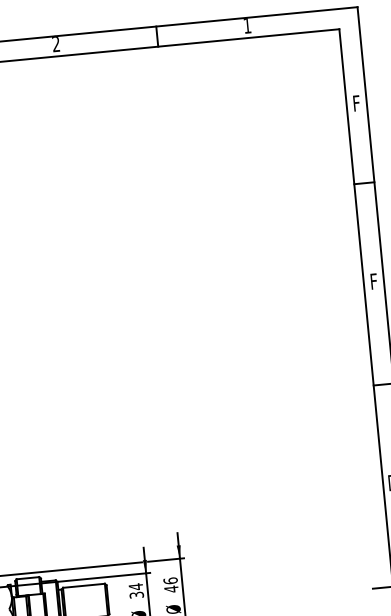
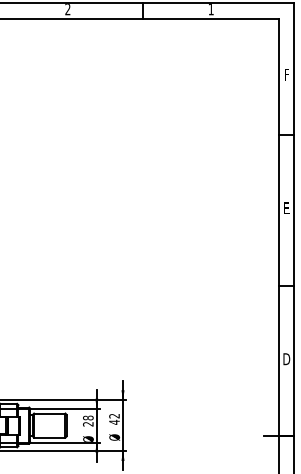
text: (373, 280) -> (286, 207), F -> E
text: (170, 580) -> (114, 415), 46 -> 42
text: (136, 590) -> (88, 420), 34 -> 28

